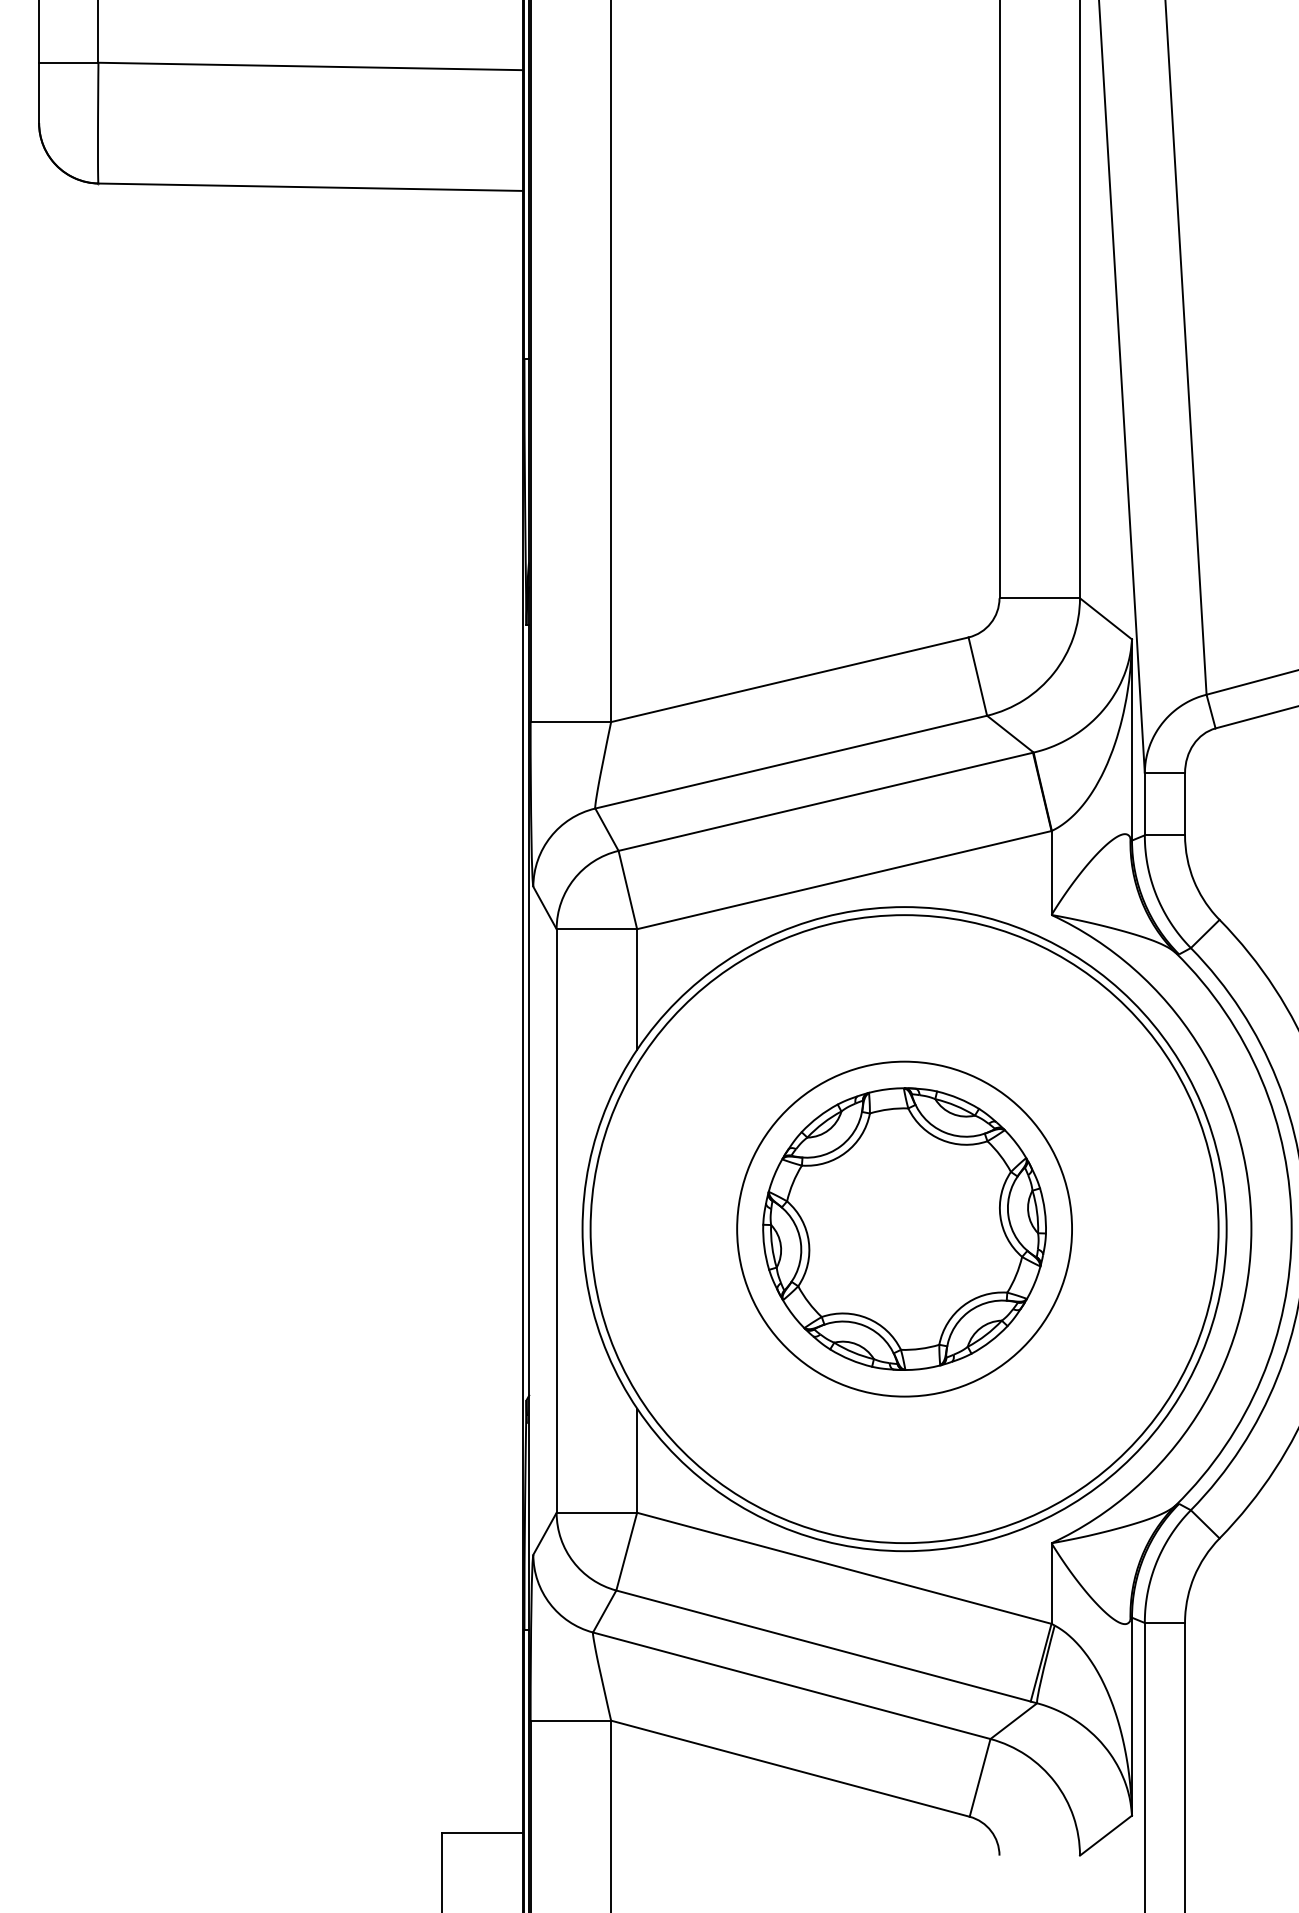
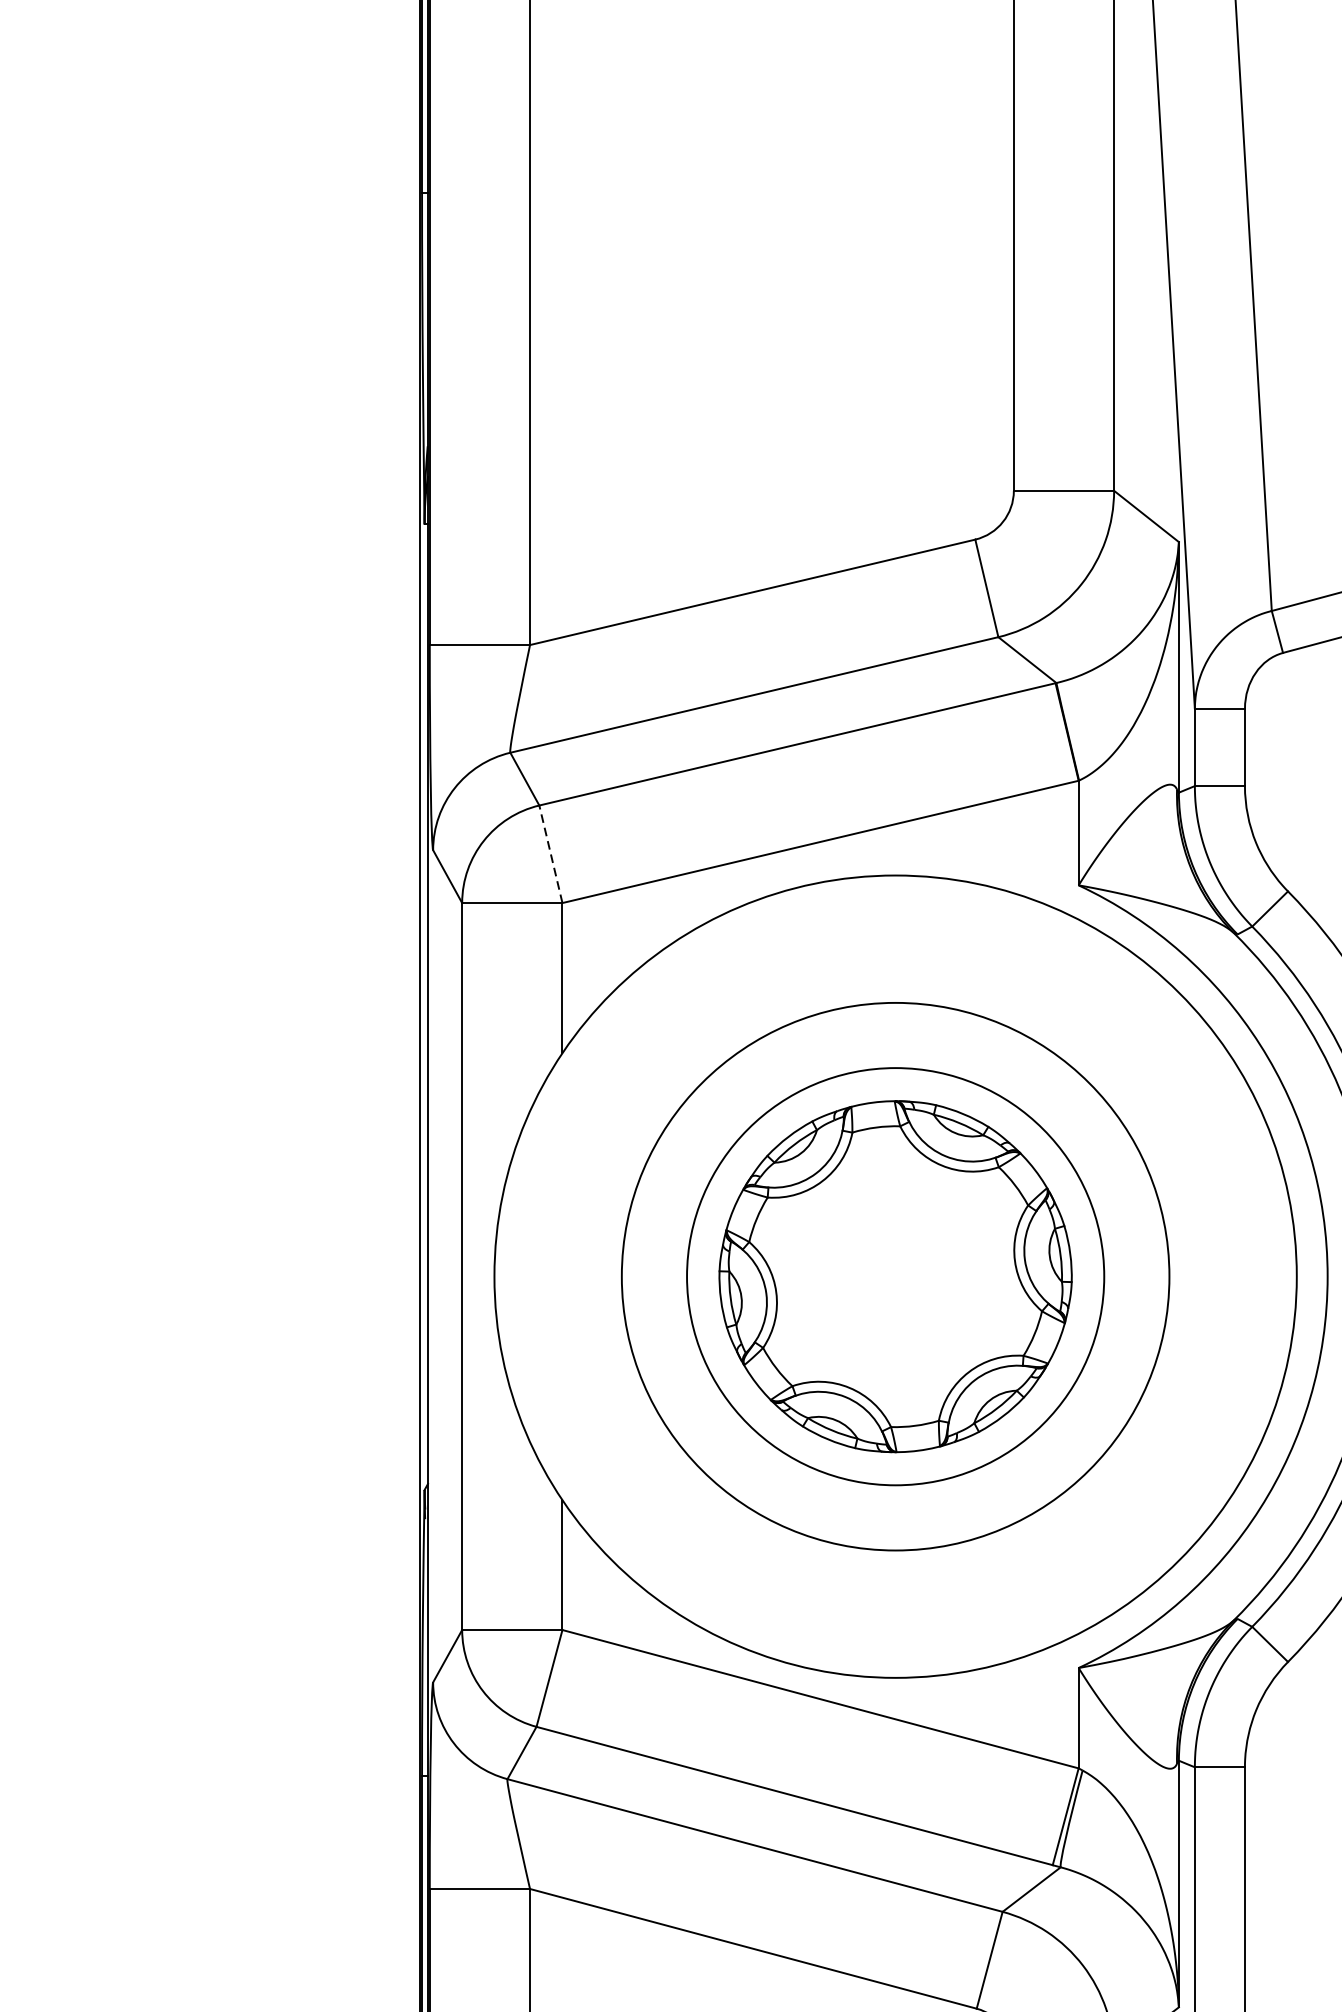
line: (627, 889) -> (550, 853), solid -> dashed
circle: (904, 1229) -> (895, 1277), size x0.7

